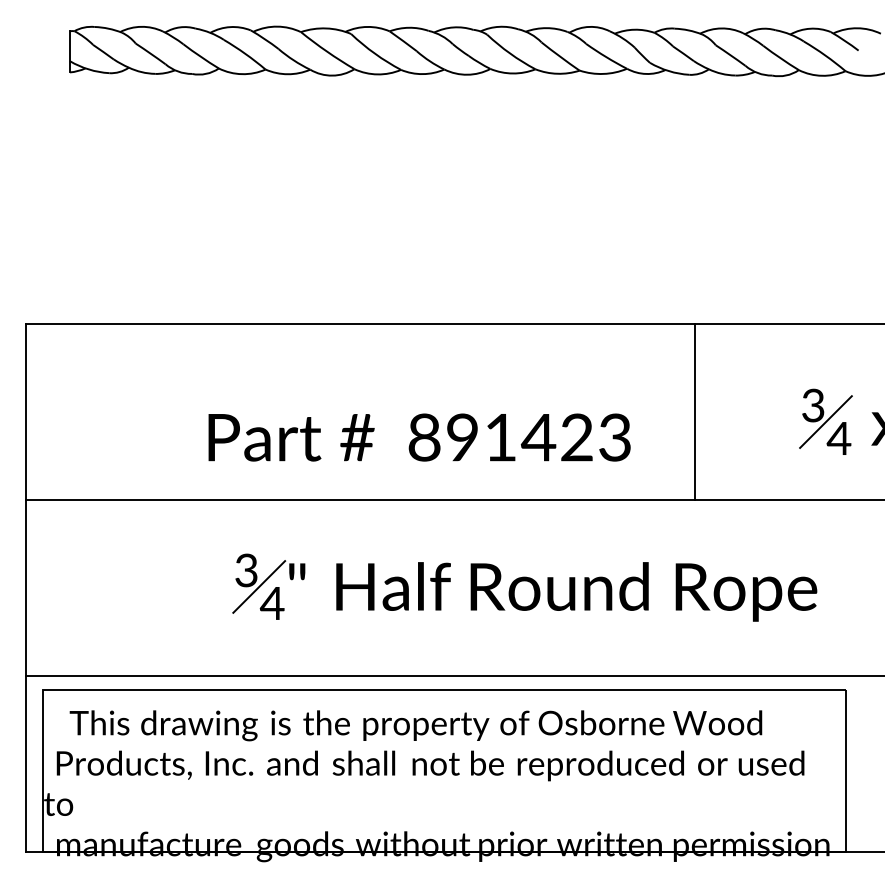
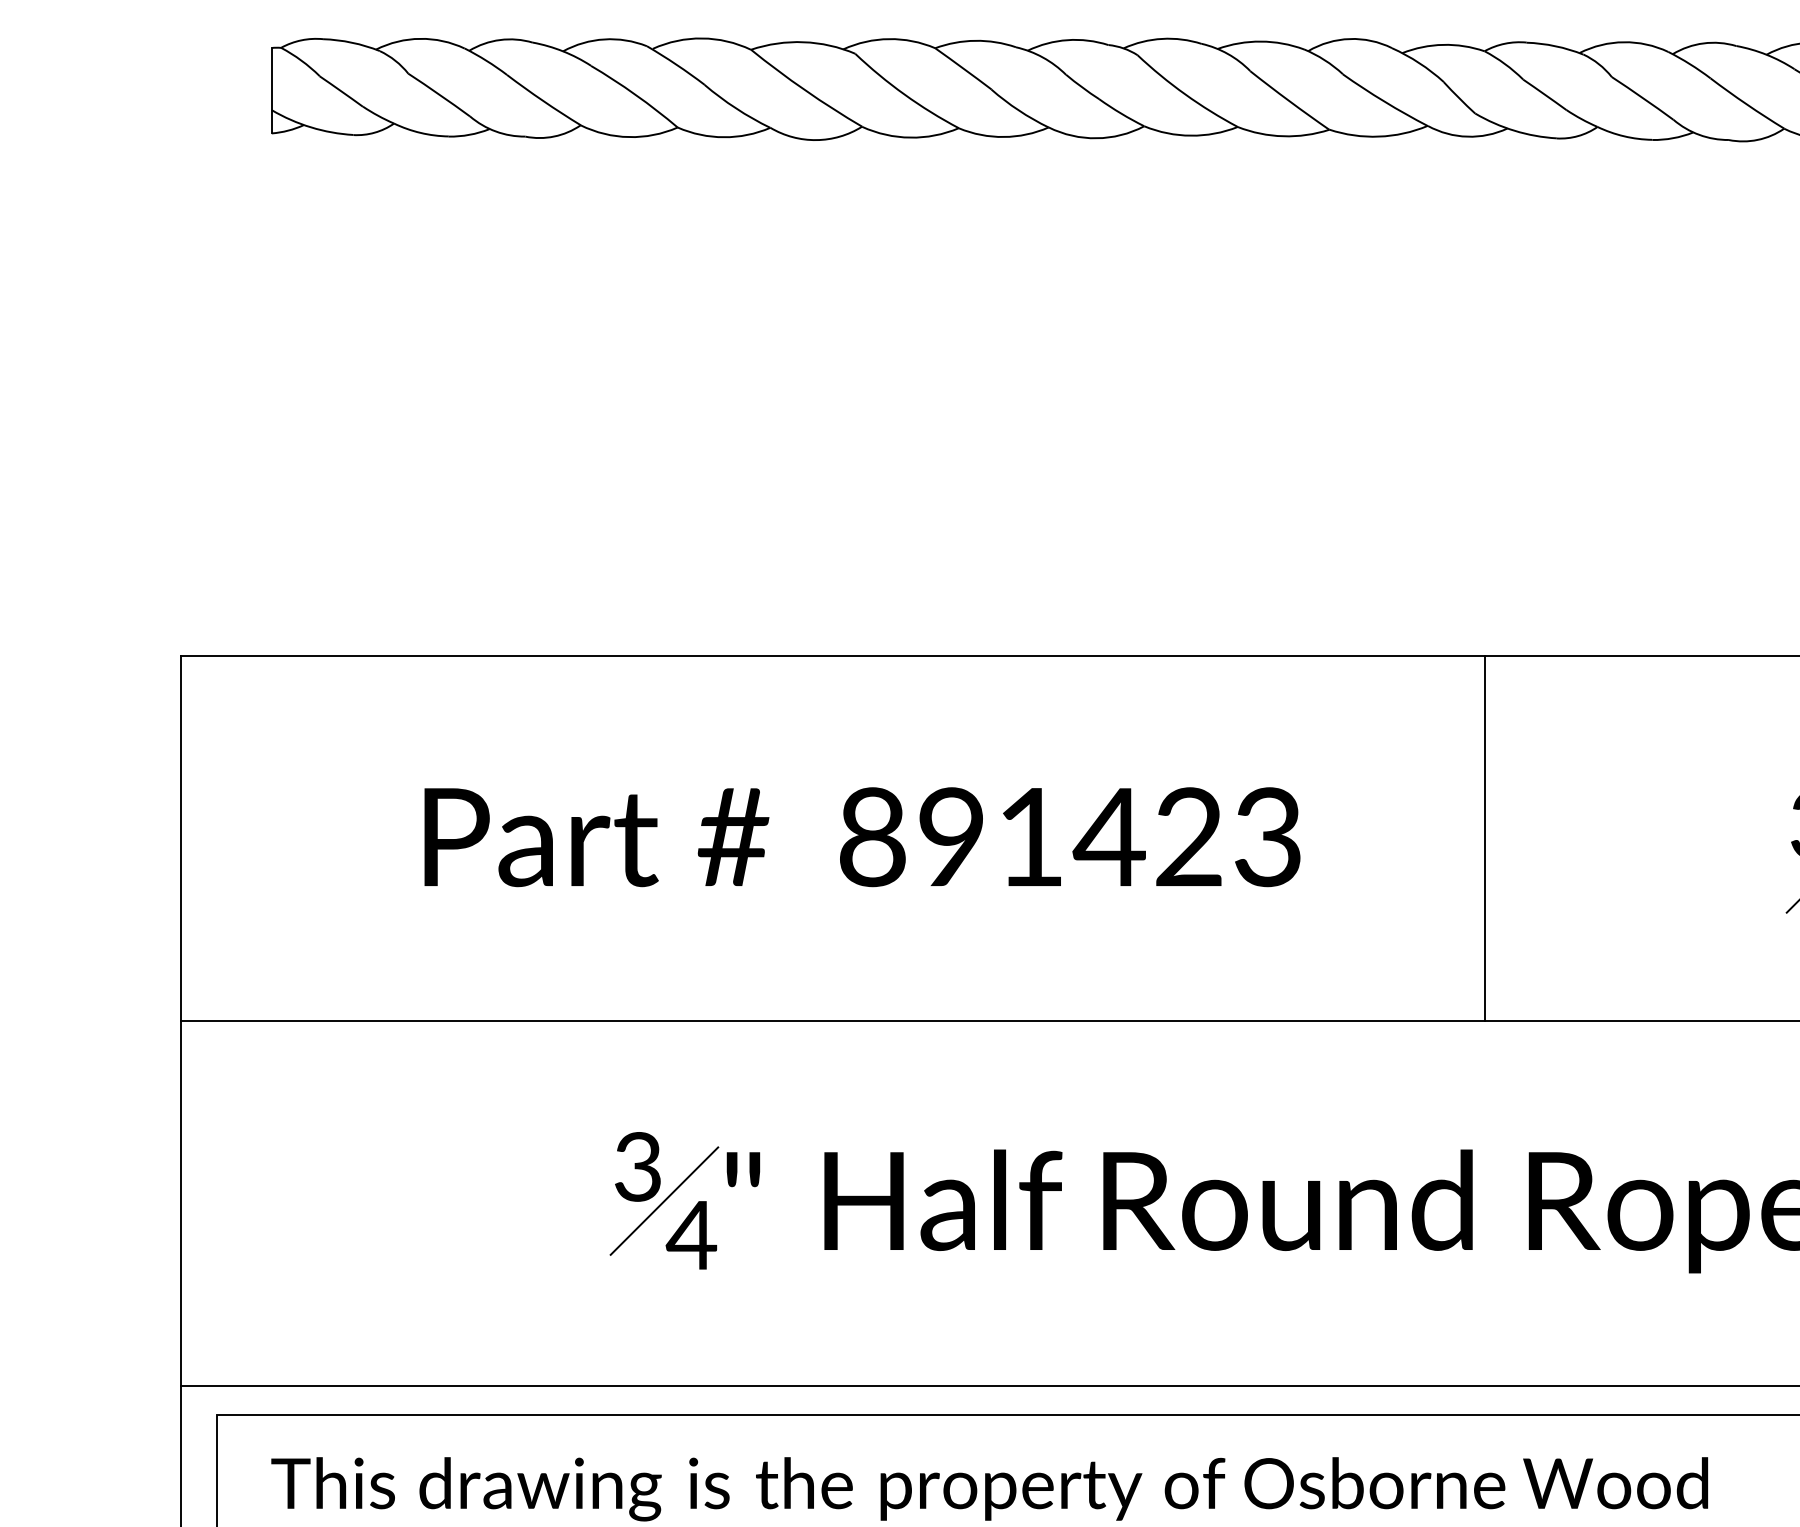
line: (694, 412) -> (1484, 839), moved
text: (419, 437) -> (862, 837), moved

